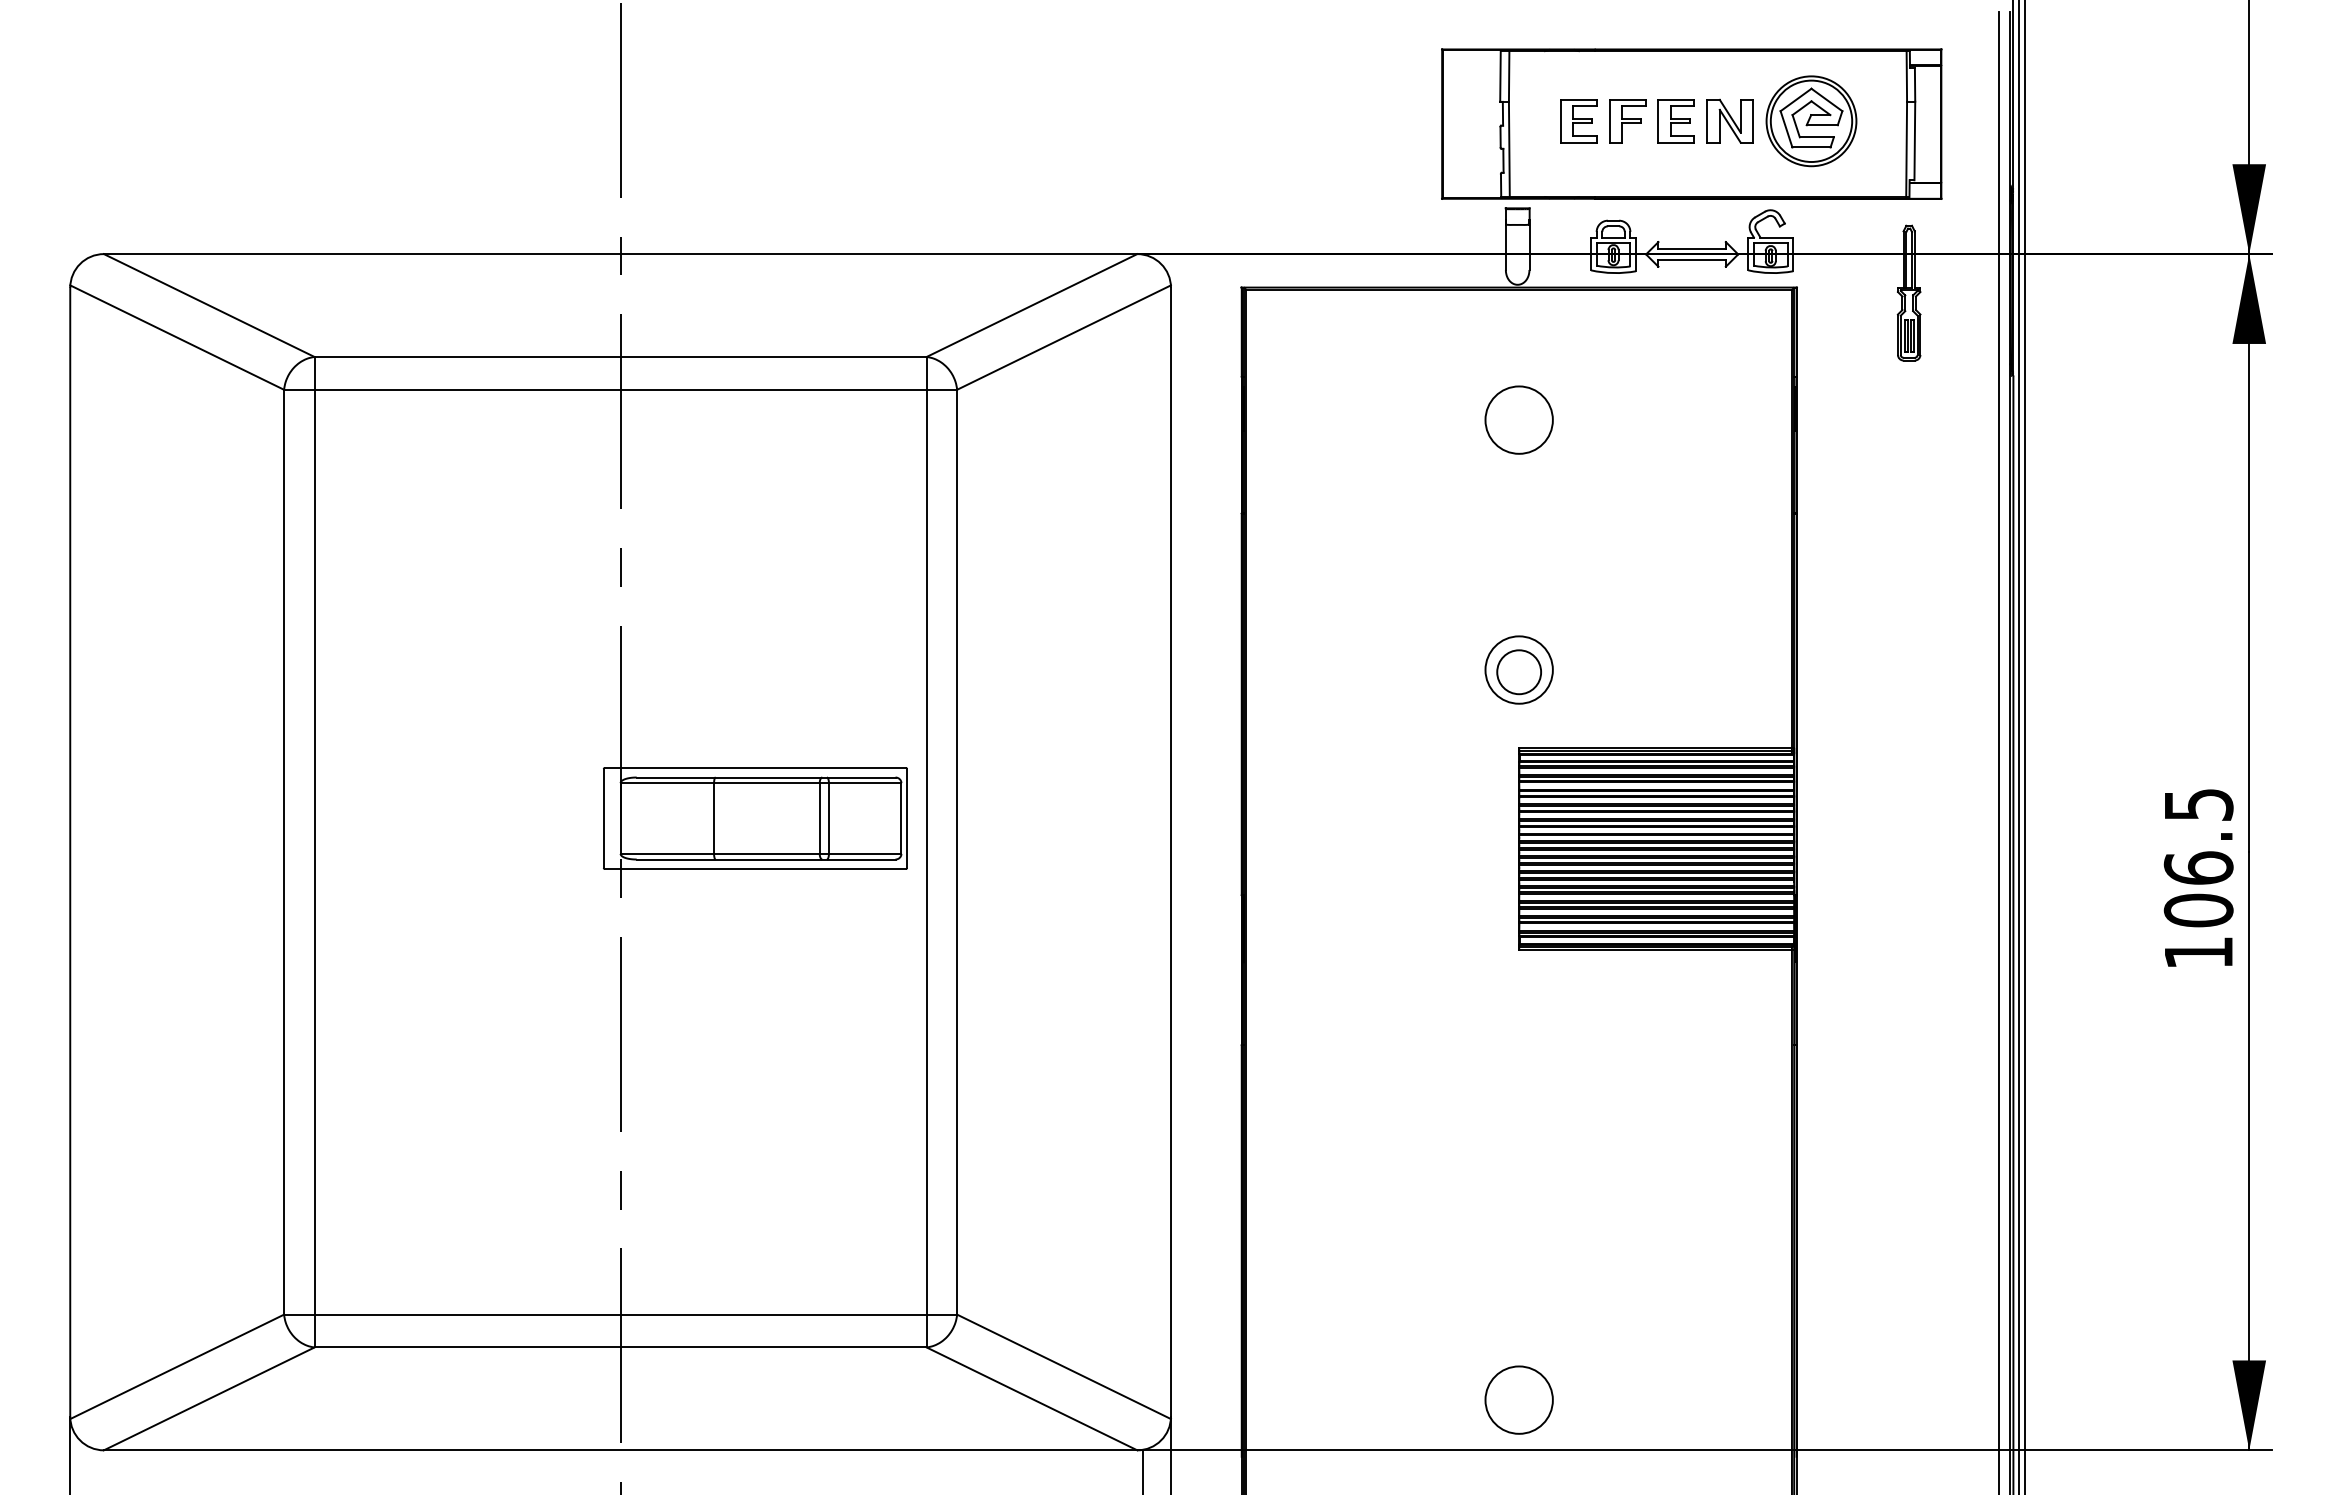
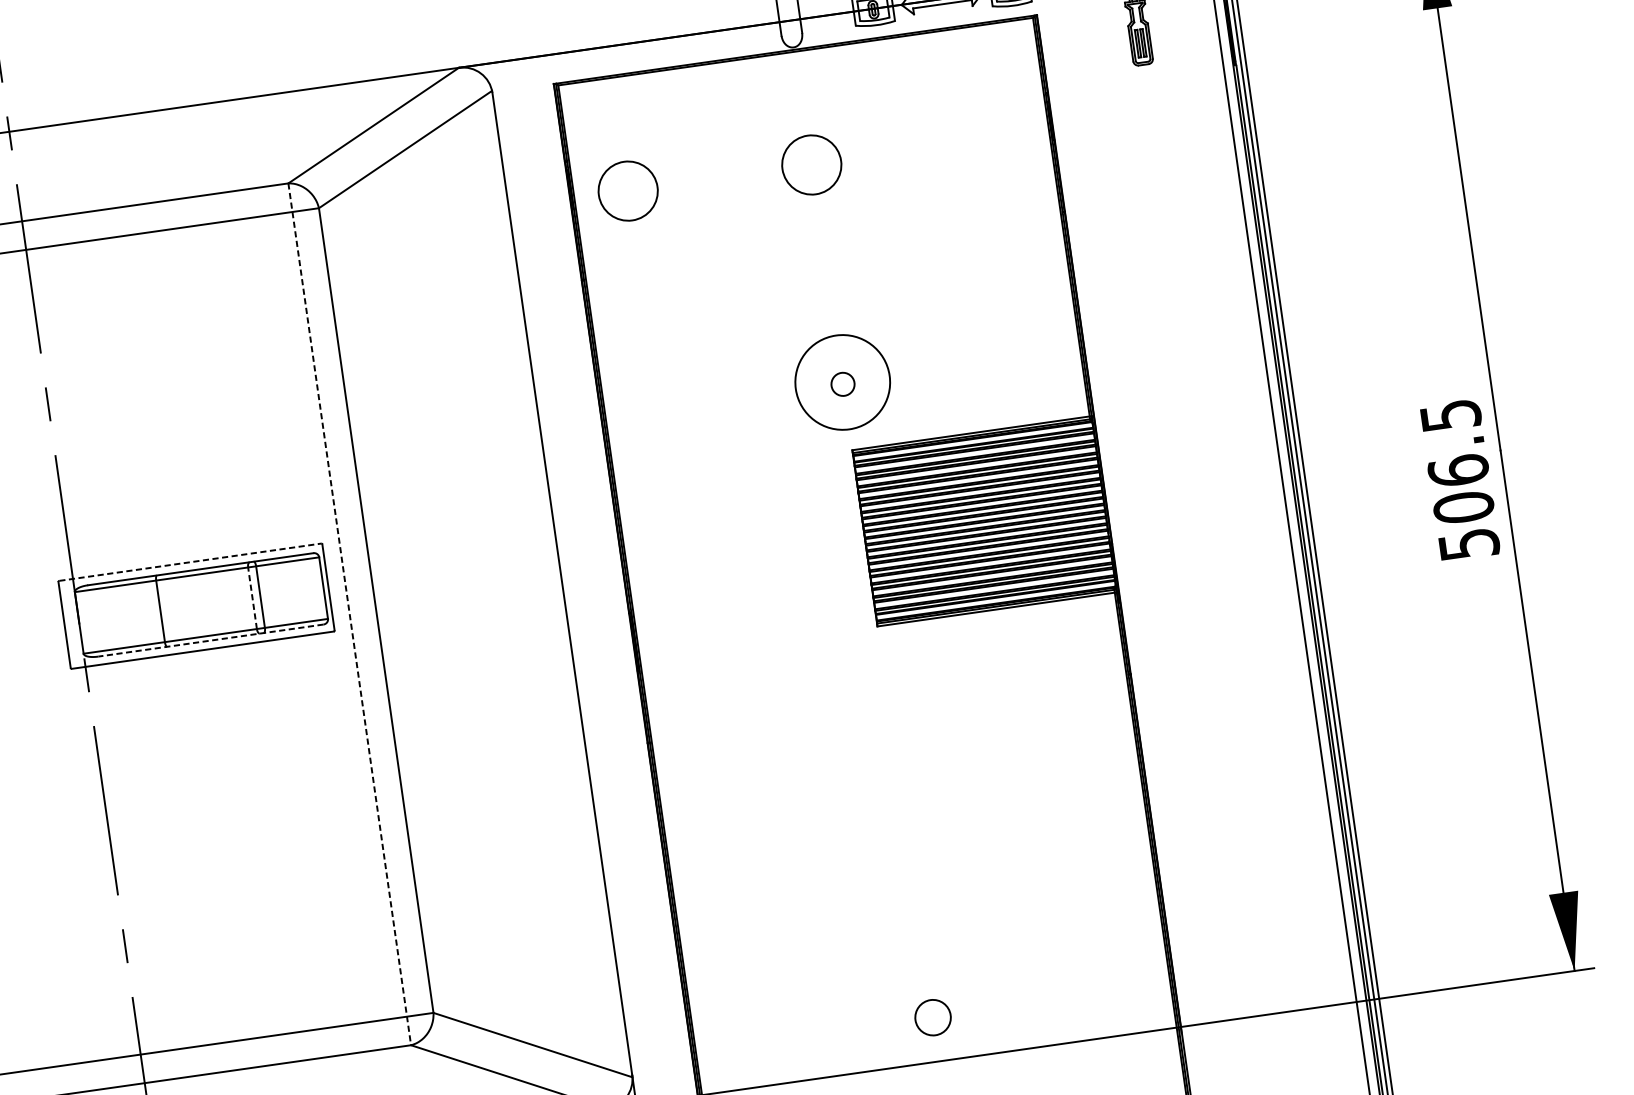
circle: (1307, 419) -> (627, 190), added
circle: (1518, 669) -> (842, 382), size x1.6
circle: (1519, 672) -> (843, 384), size x0.6
line: (755, 767) -> (190, 561), solid -> dashed
line: (819, 818) -> (252, 598), solid -> dashed
line: (926, 852) -> (349, 614), solid -> dashed
line: (765, 859) -> (210, 640), solid -> dashed
text: (2199, 952) -> (1469, 543), 106.5 -> 506.5
circle: (1518, 1399) -> (932, 1017), size x0.6

